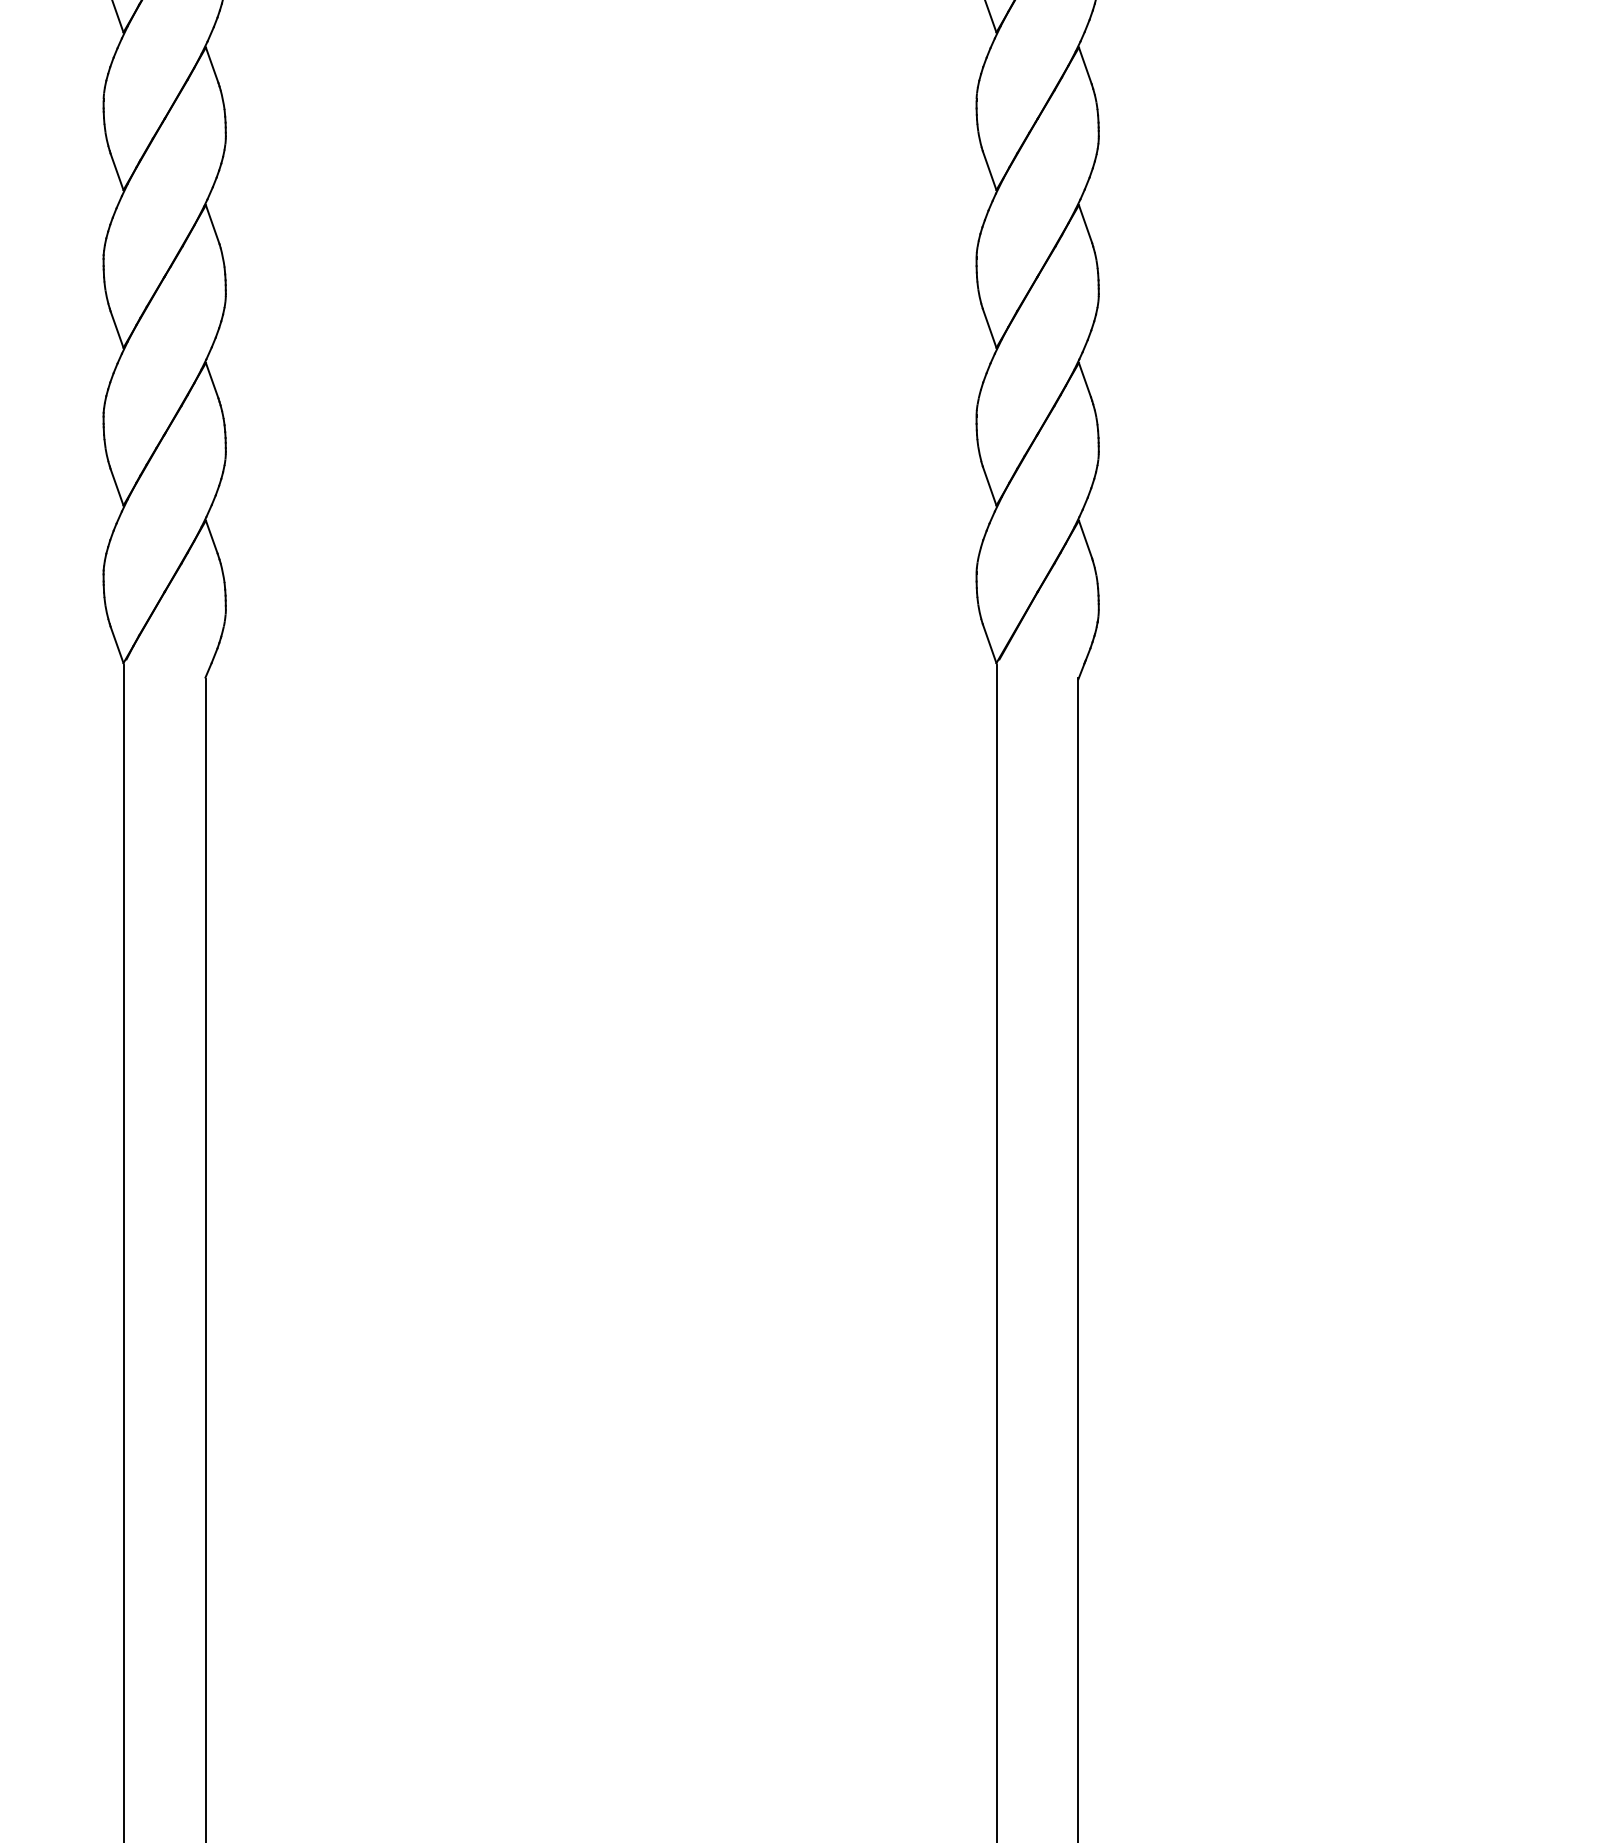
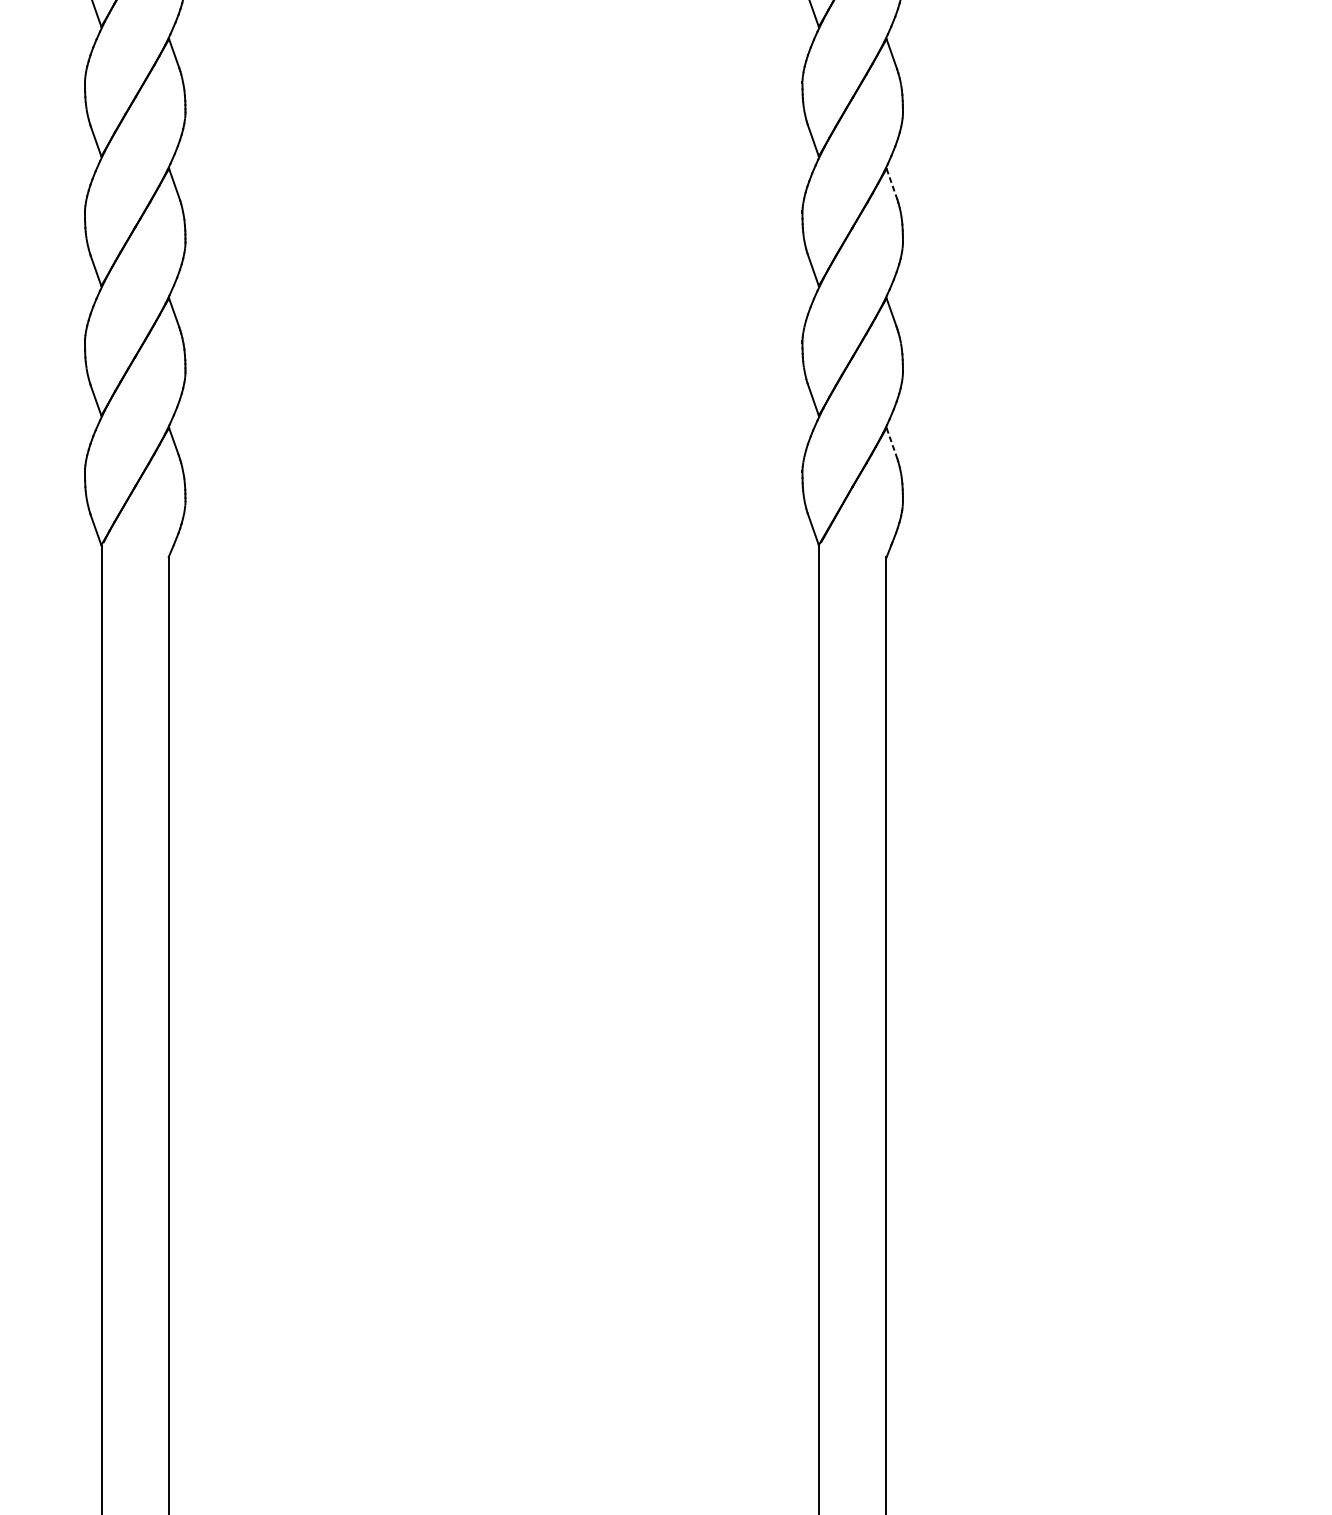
line: (1085, 223) -> (892, 183), solid -> dashed
line: (1085, 539) -> (892, 443), solid -> dashed

